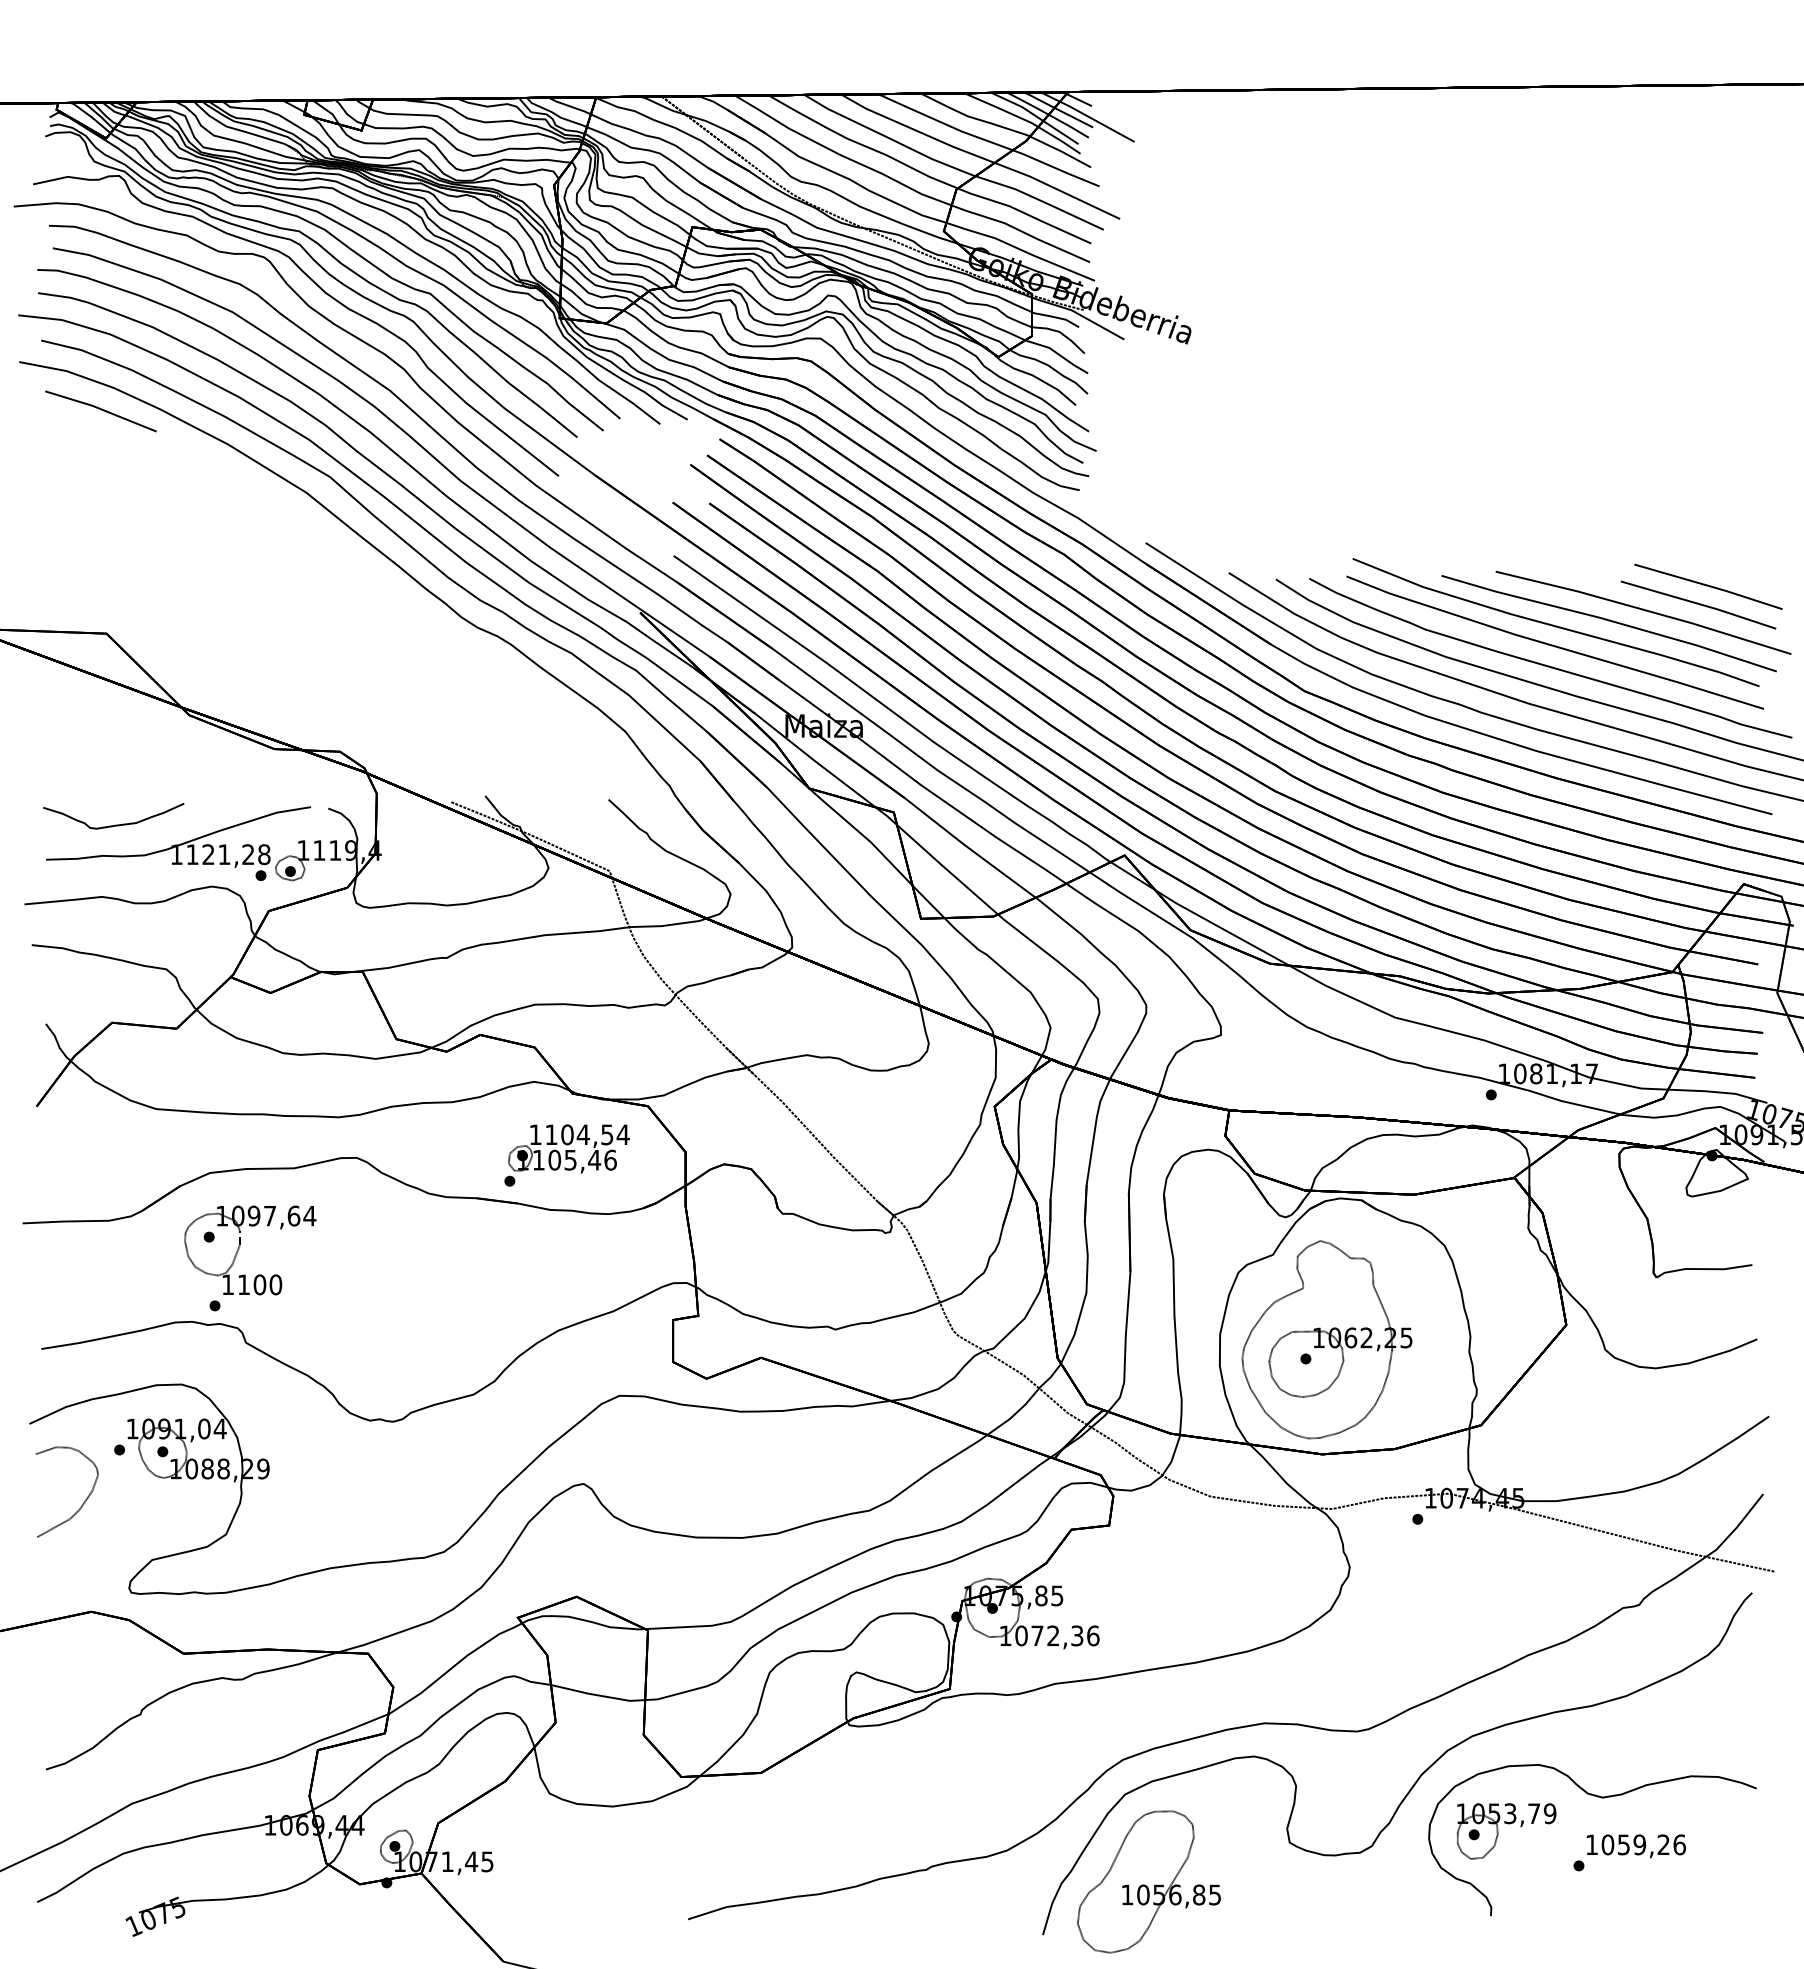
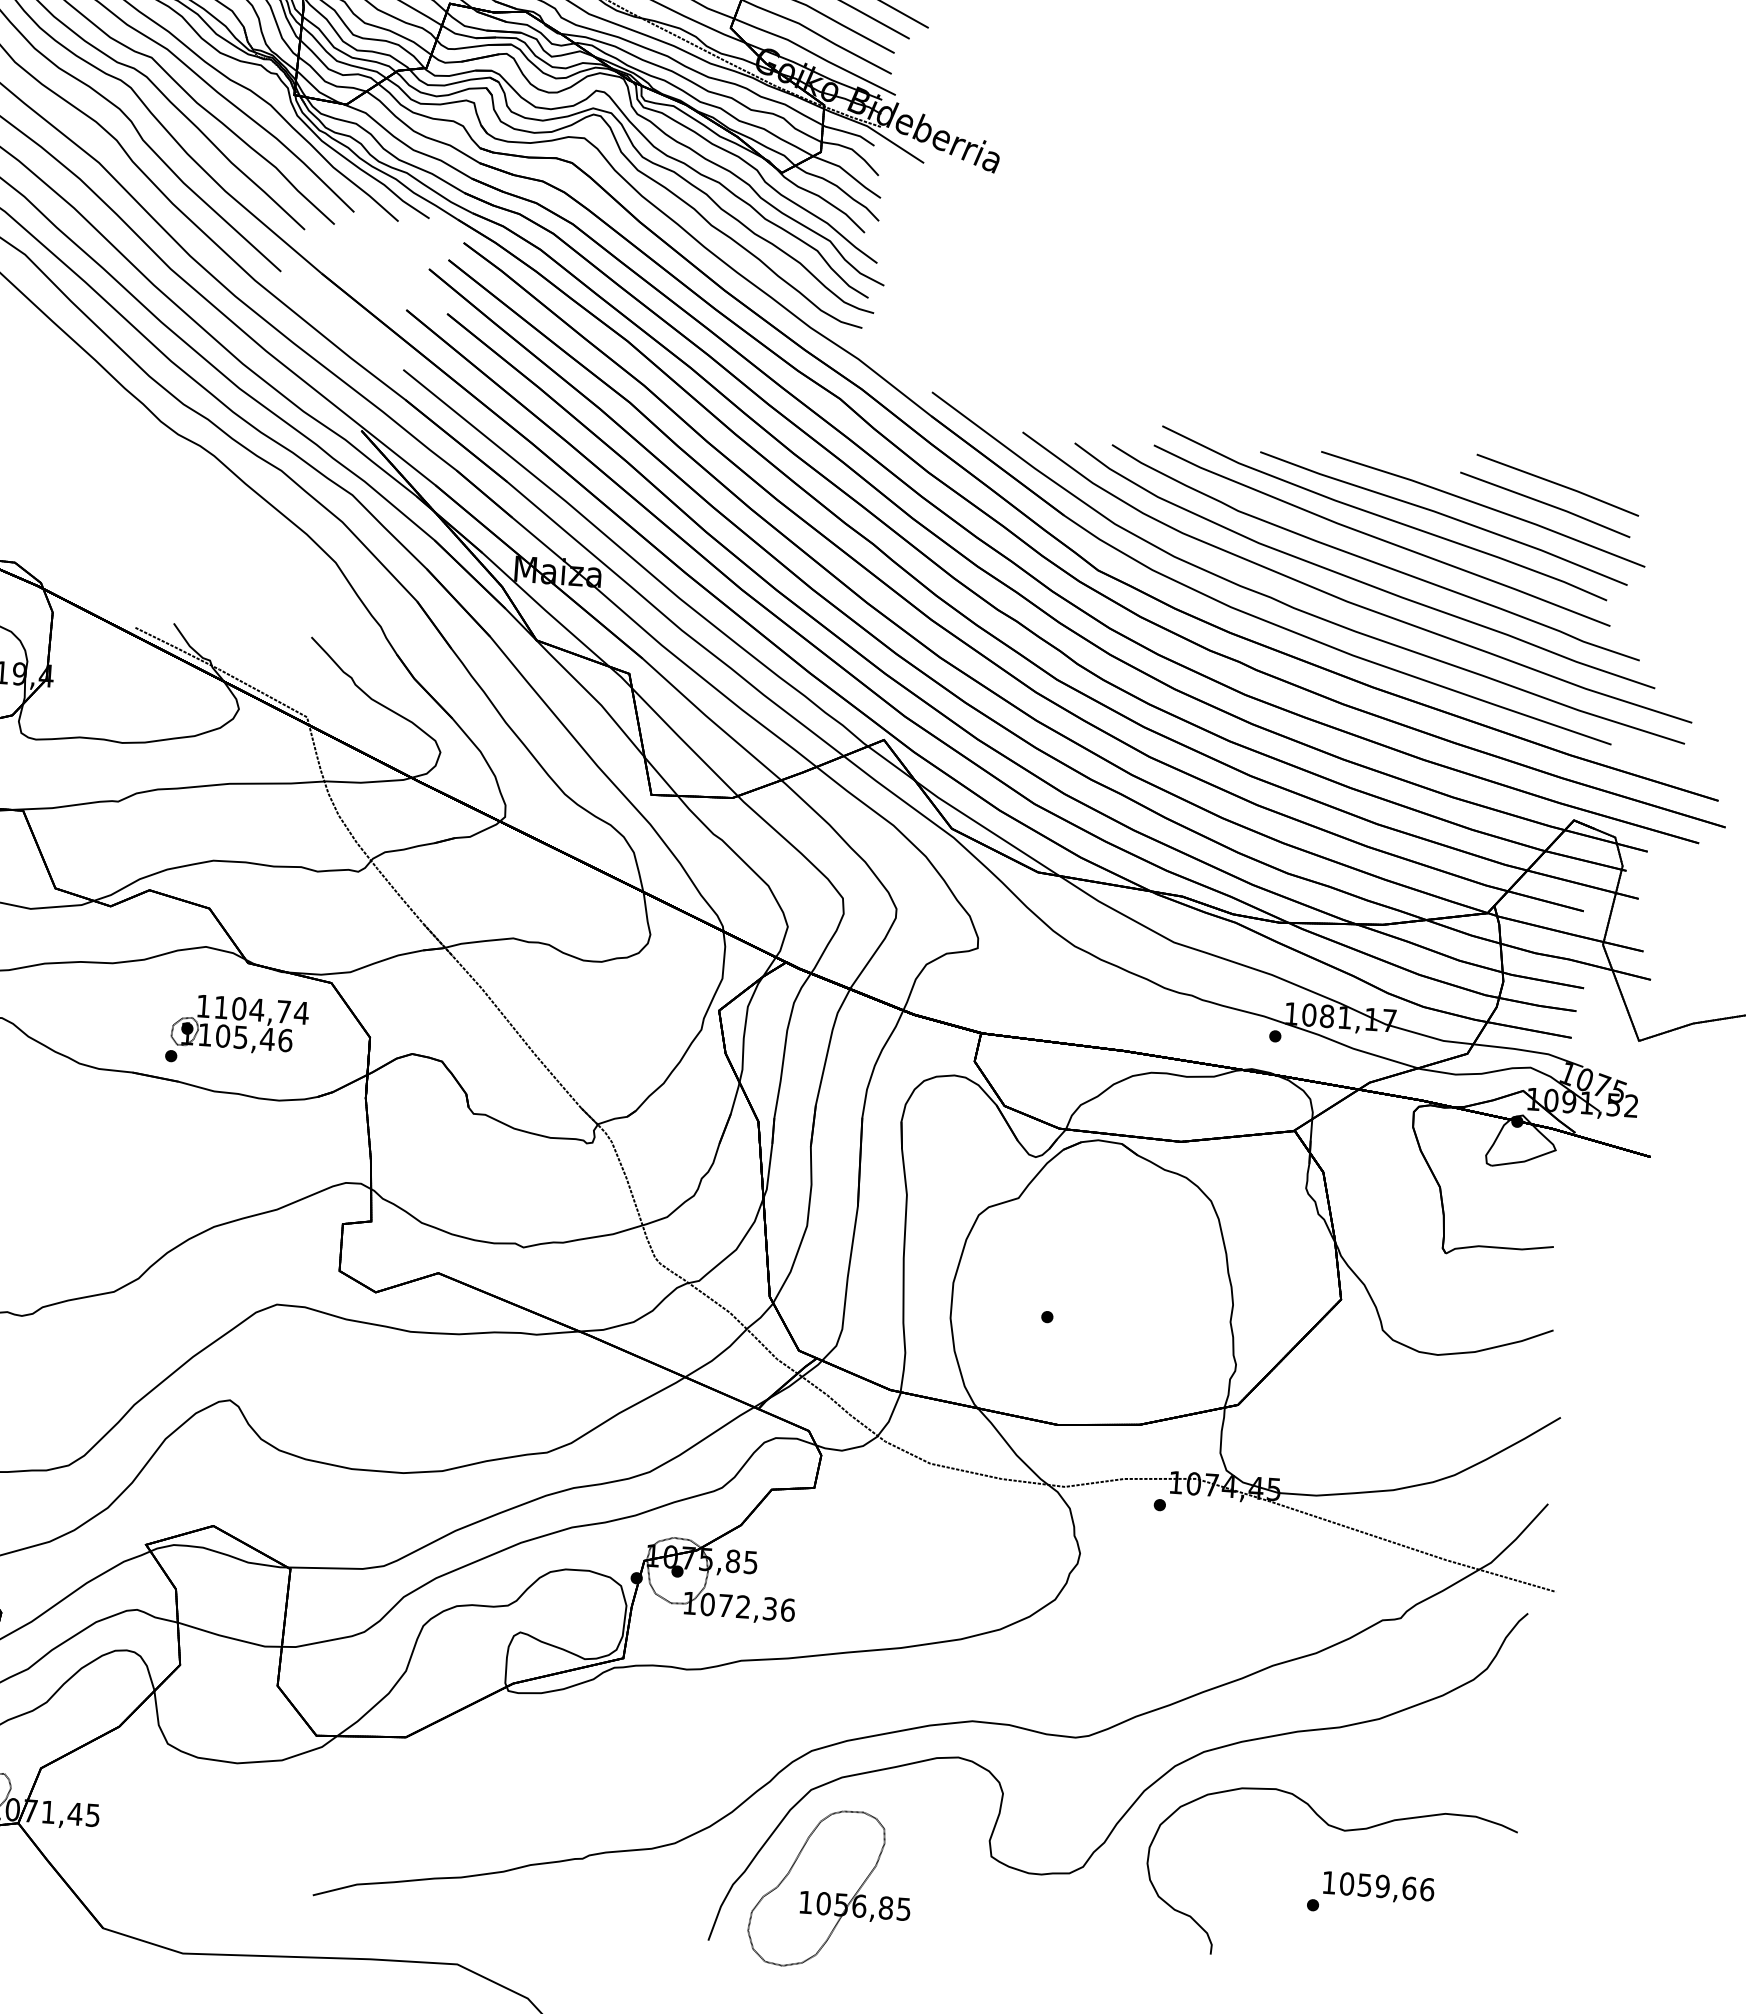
text: (607, 1134) -> (284, 1011), 1104,54 -> 1104,74
part: (1326, 1339) -> (1071, 1296), removed
part: (1507, 1824) -> (1236, 1853), removed
text: (1663, 1844) -> (1409, 1887), 1059,26 -> 1059,66

